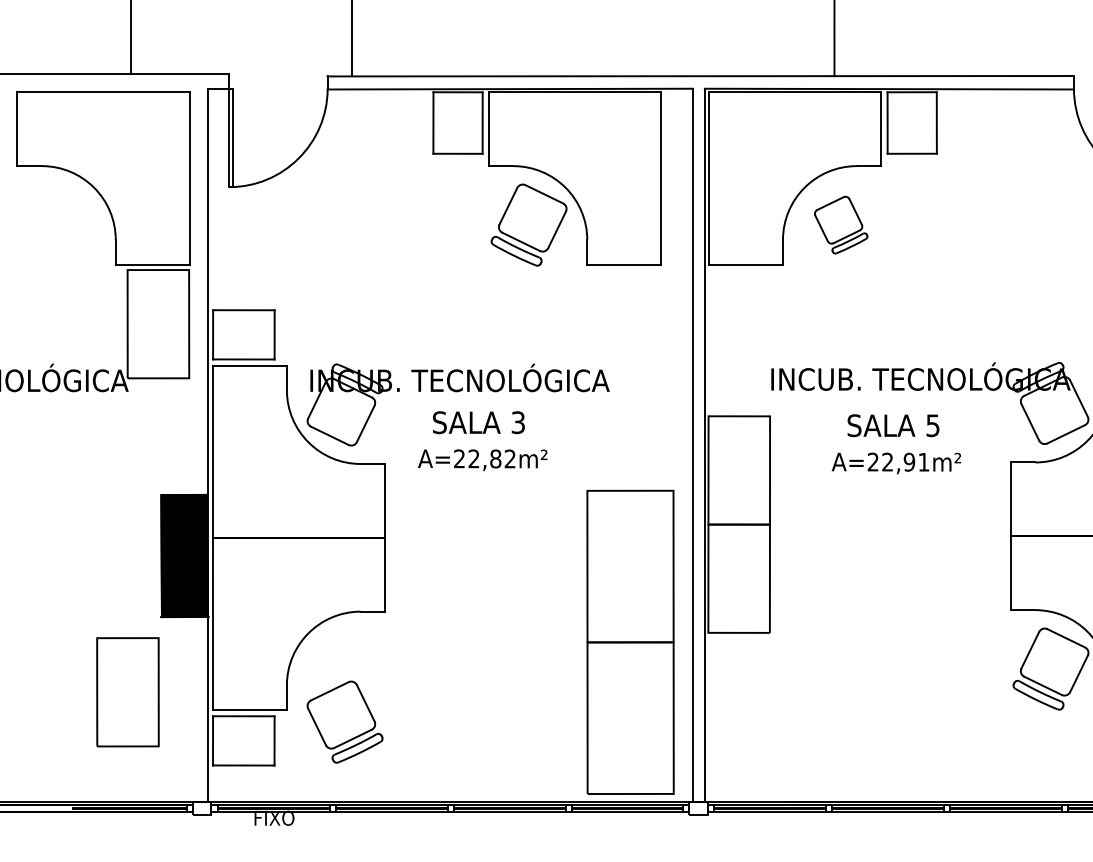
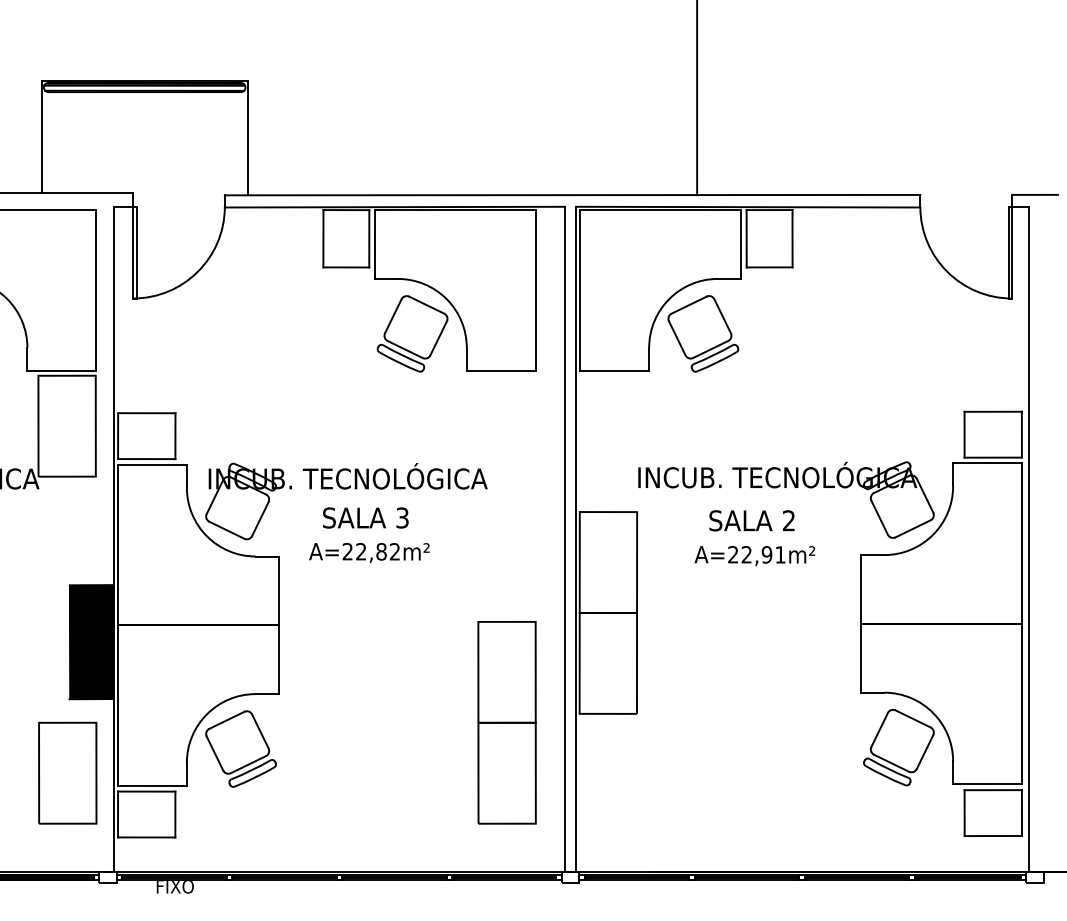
part: (841, 224) -> (703, 333), size x1.43
text: (932, 425) -> (788, 520), 5 -> 2
part: (629, 642) -> (506, 722), size x0.71
part: (127, 691) -> (67, 772), moved
part: (344, 721) -> (240, 748), moved

